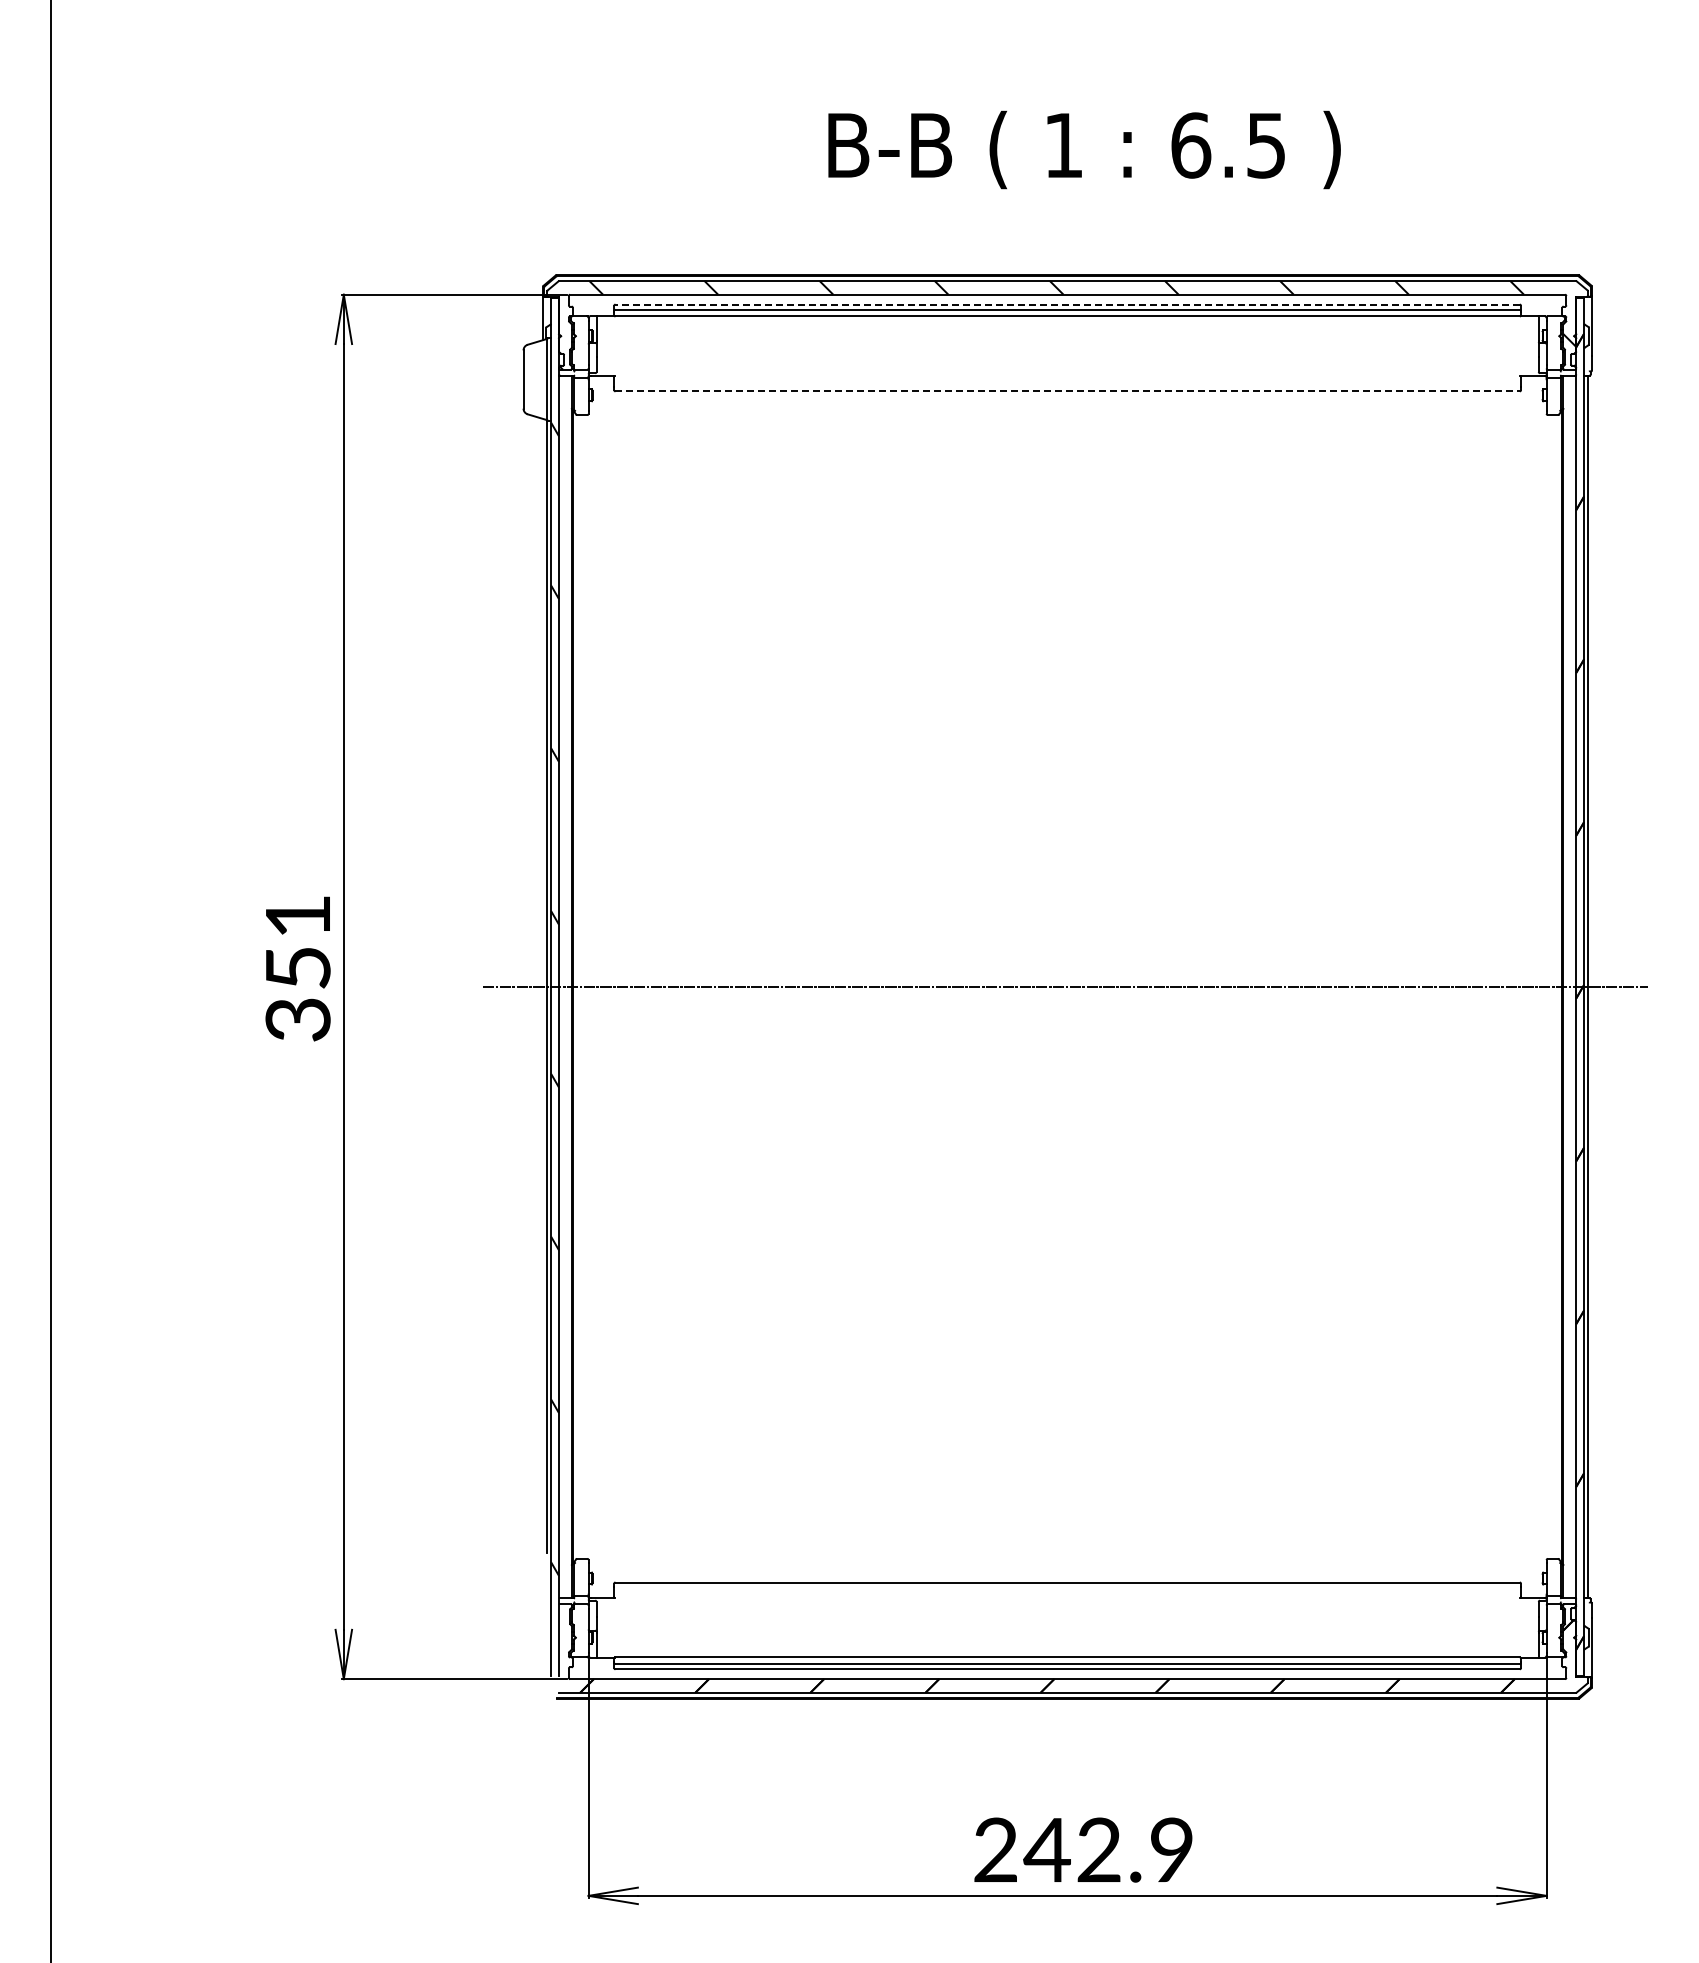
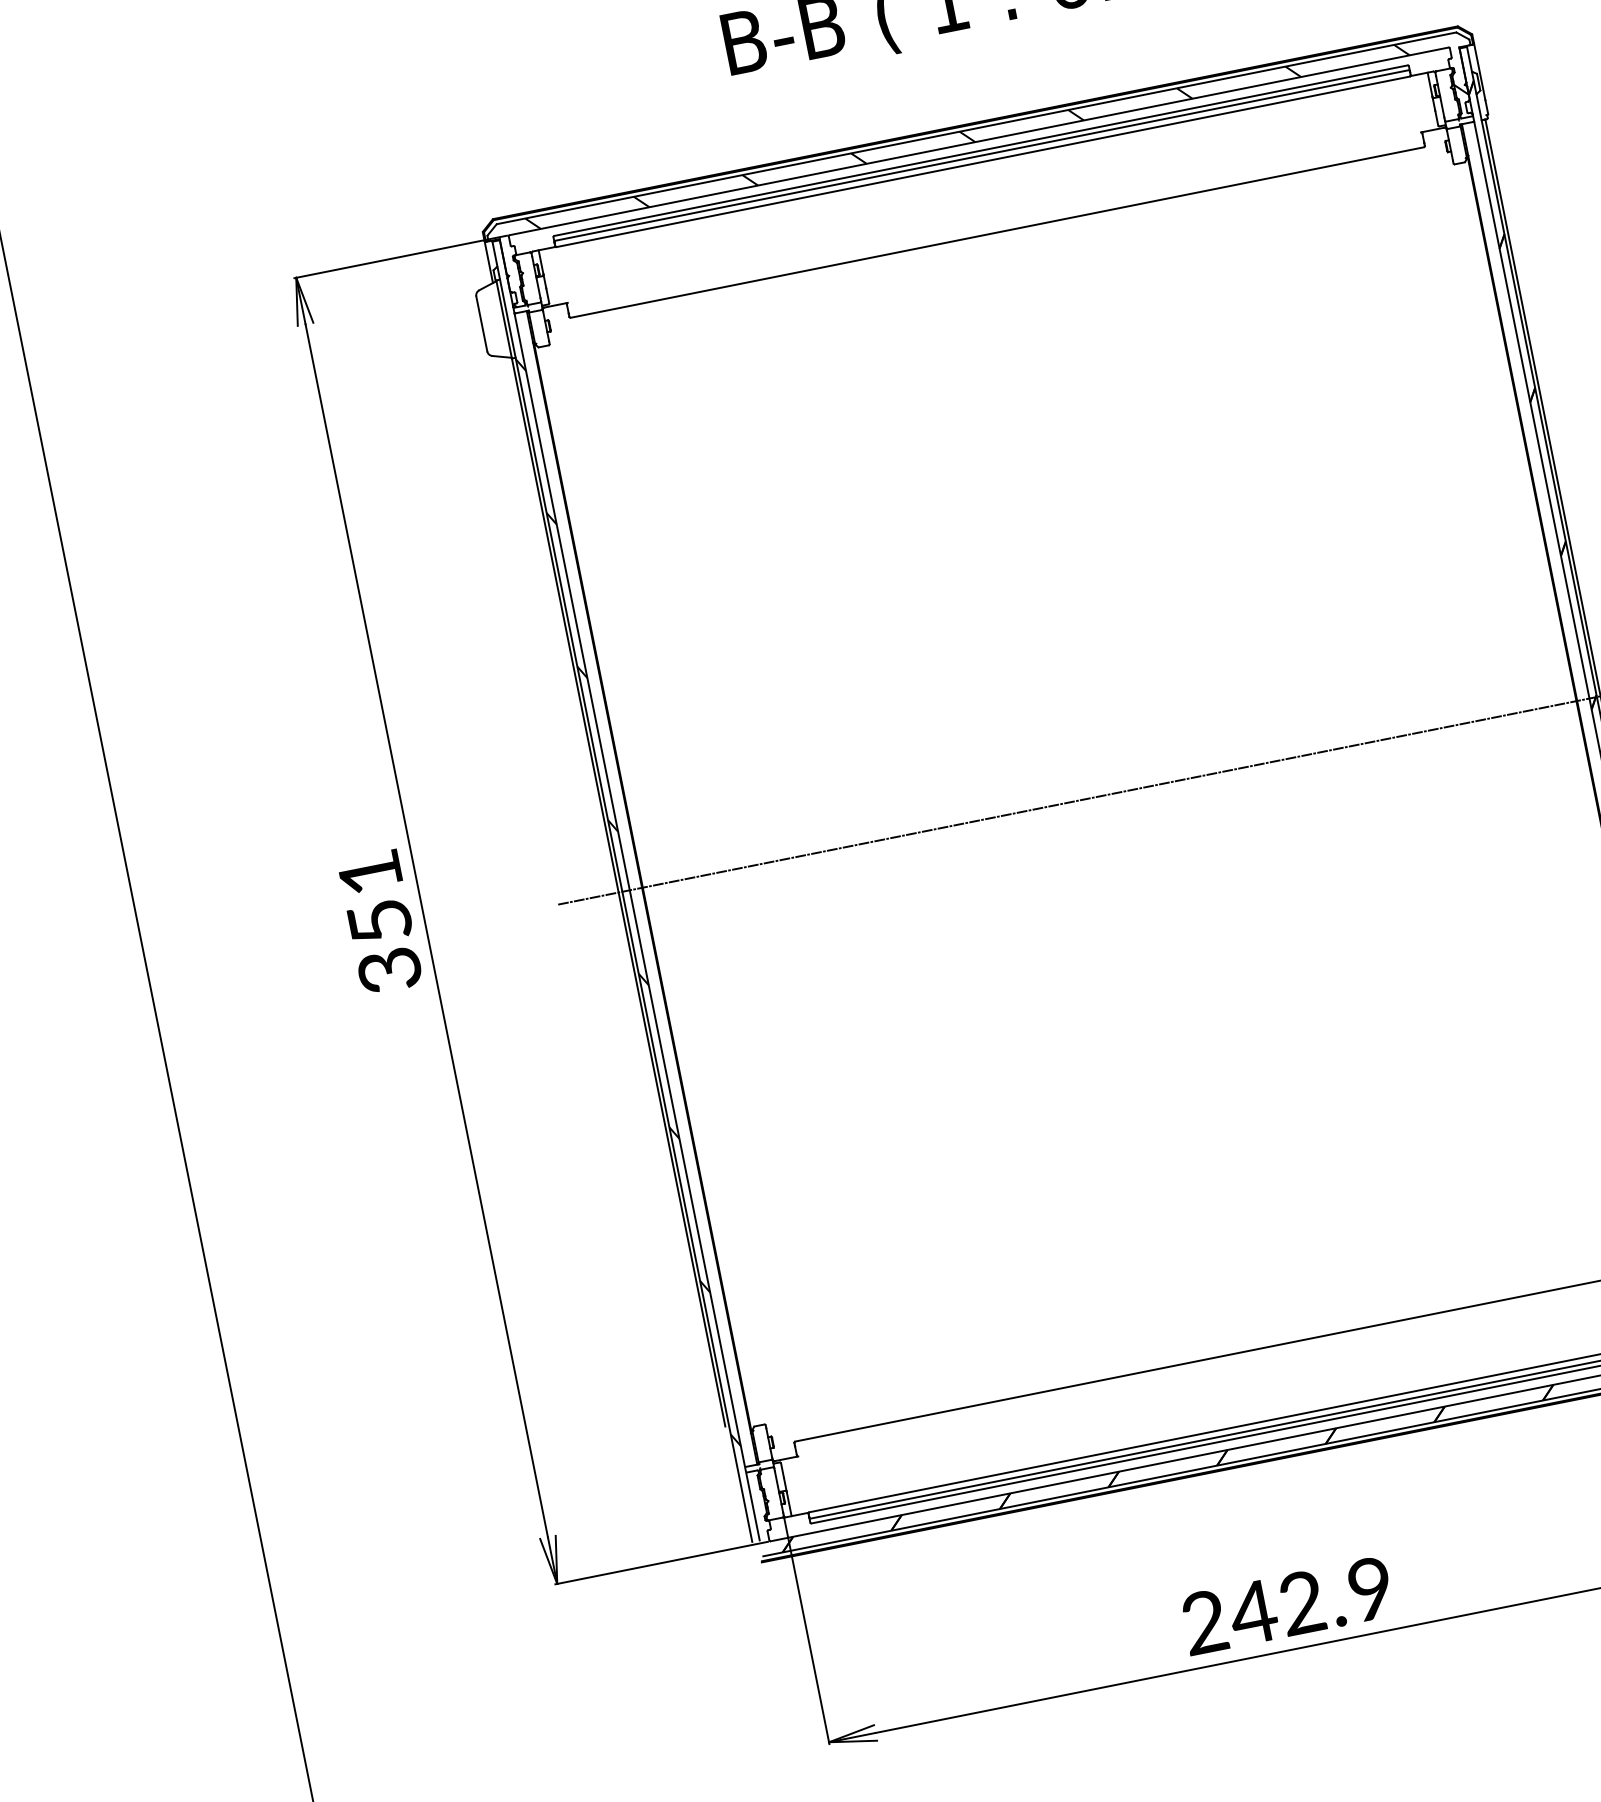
line: (1067, 304) -> (980, 150), dashed -> solid
line: (1068, 391) -> (998, 232), dashed -> solid

